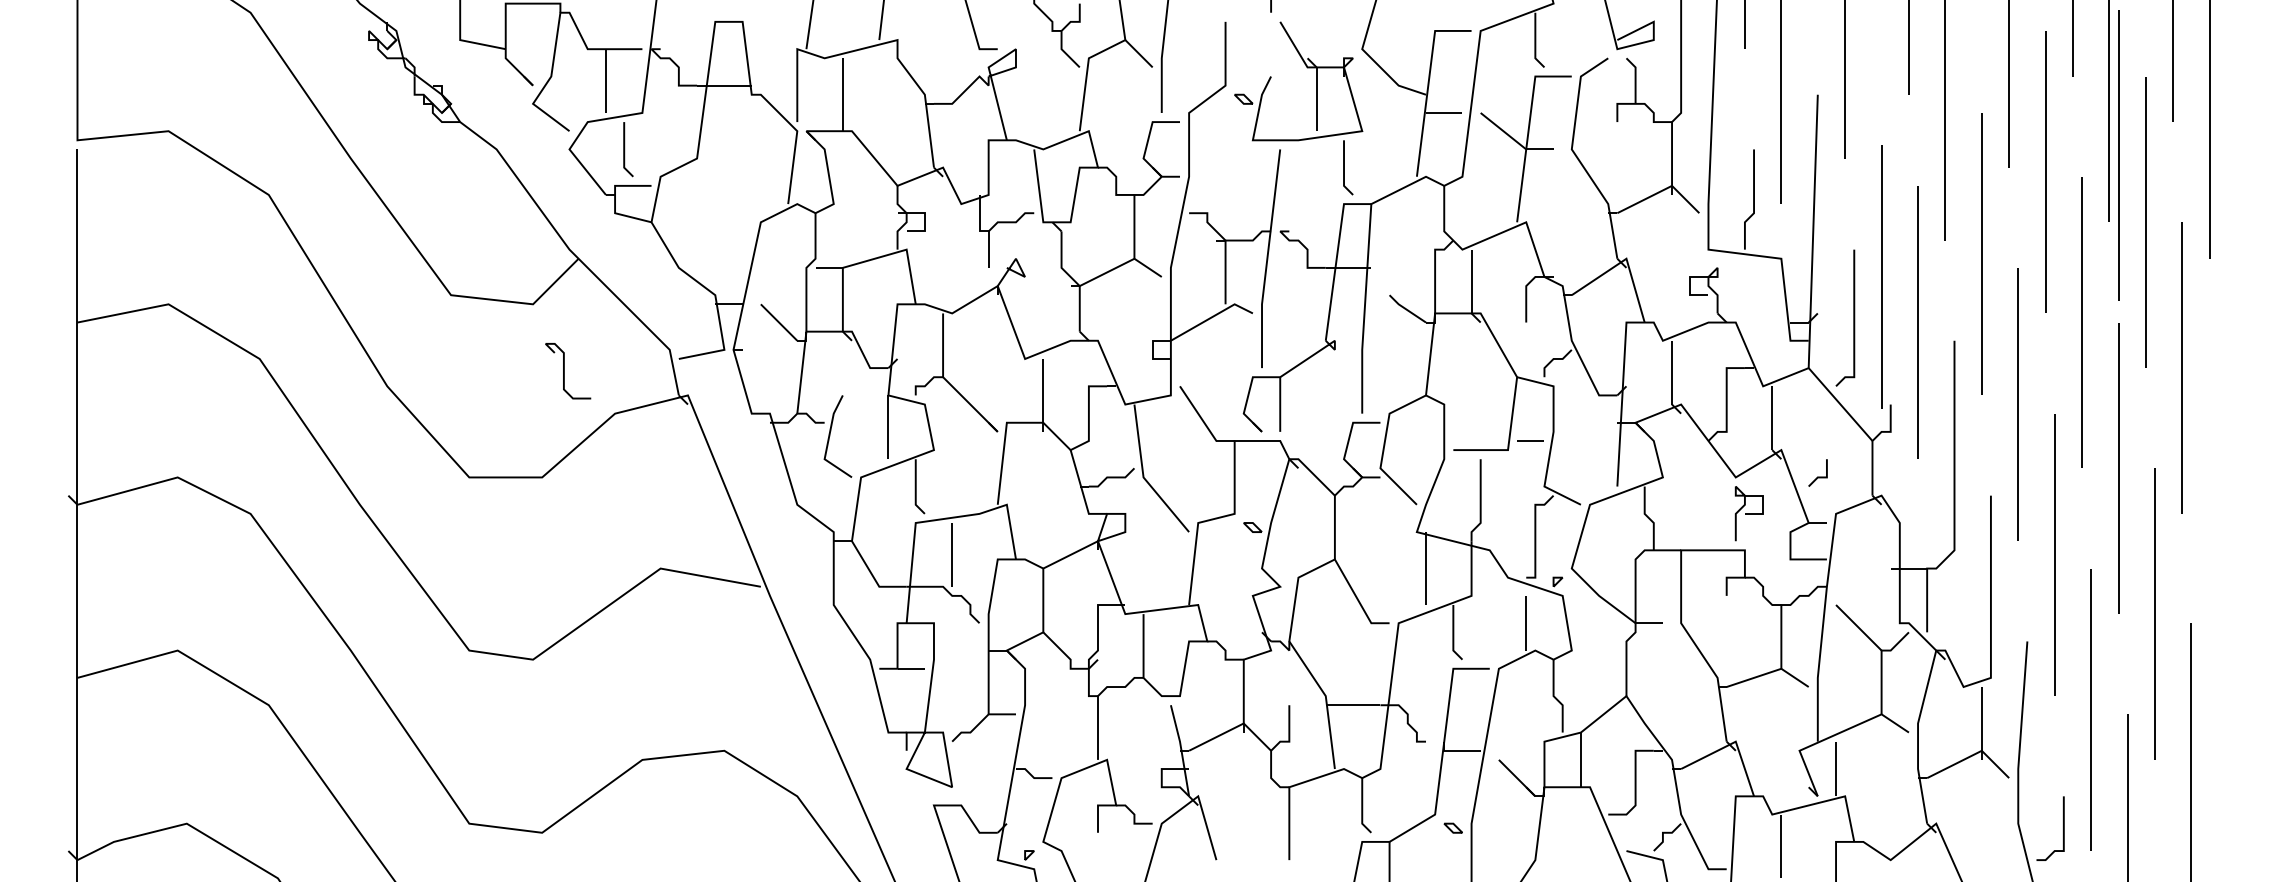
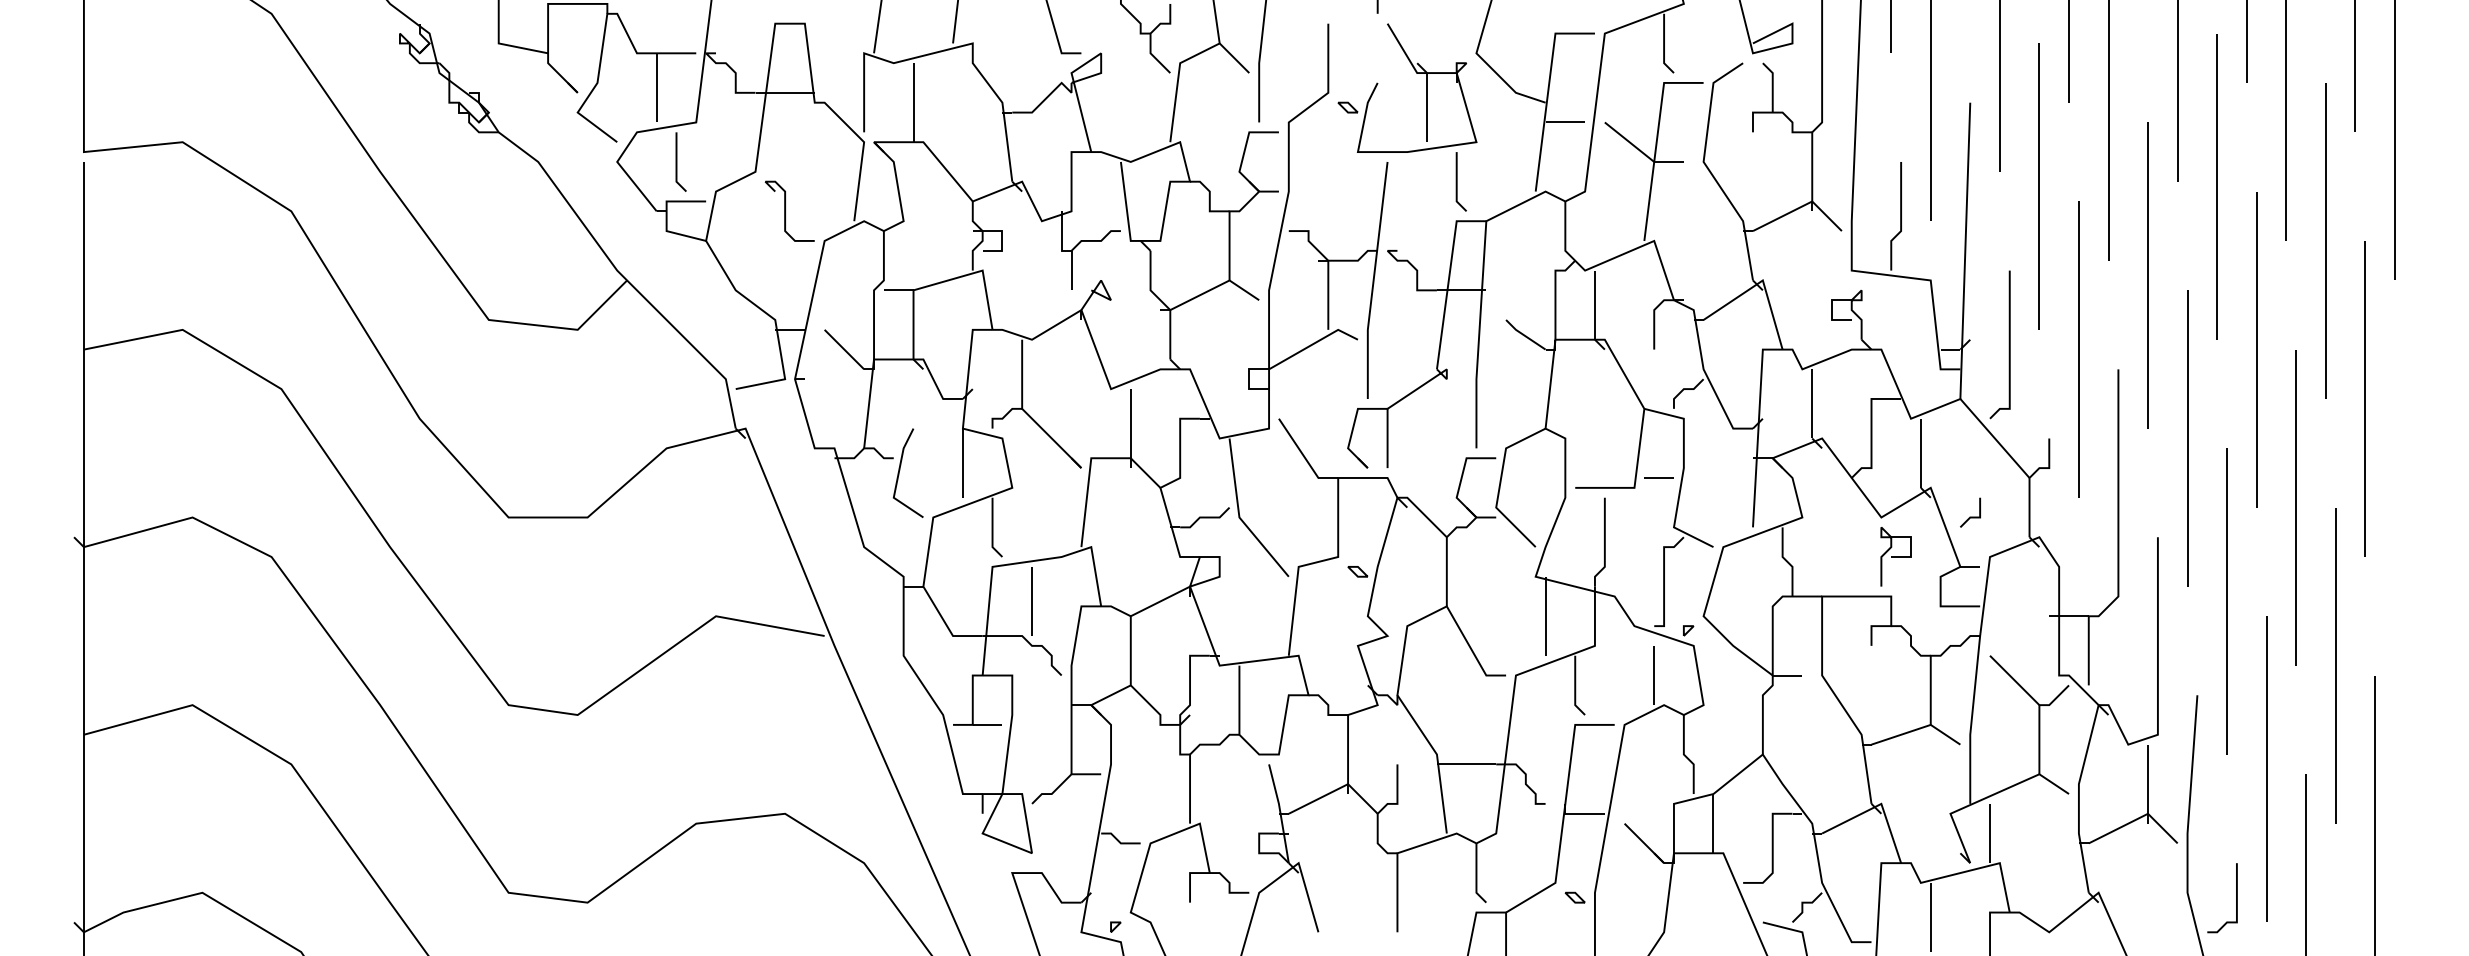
line: (2117, 155) -> (2295, 168), removed
line: (1880, 277) -> (2038, 186), moved
curve: (564, 370) -> (785, 210), moved

